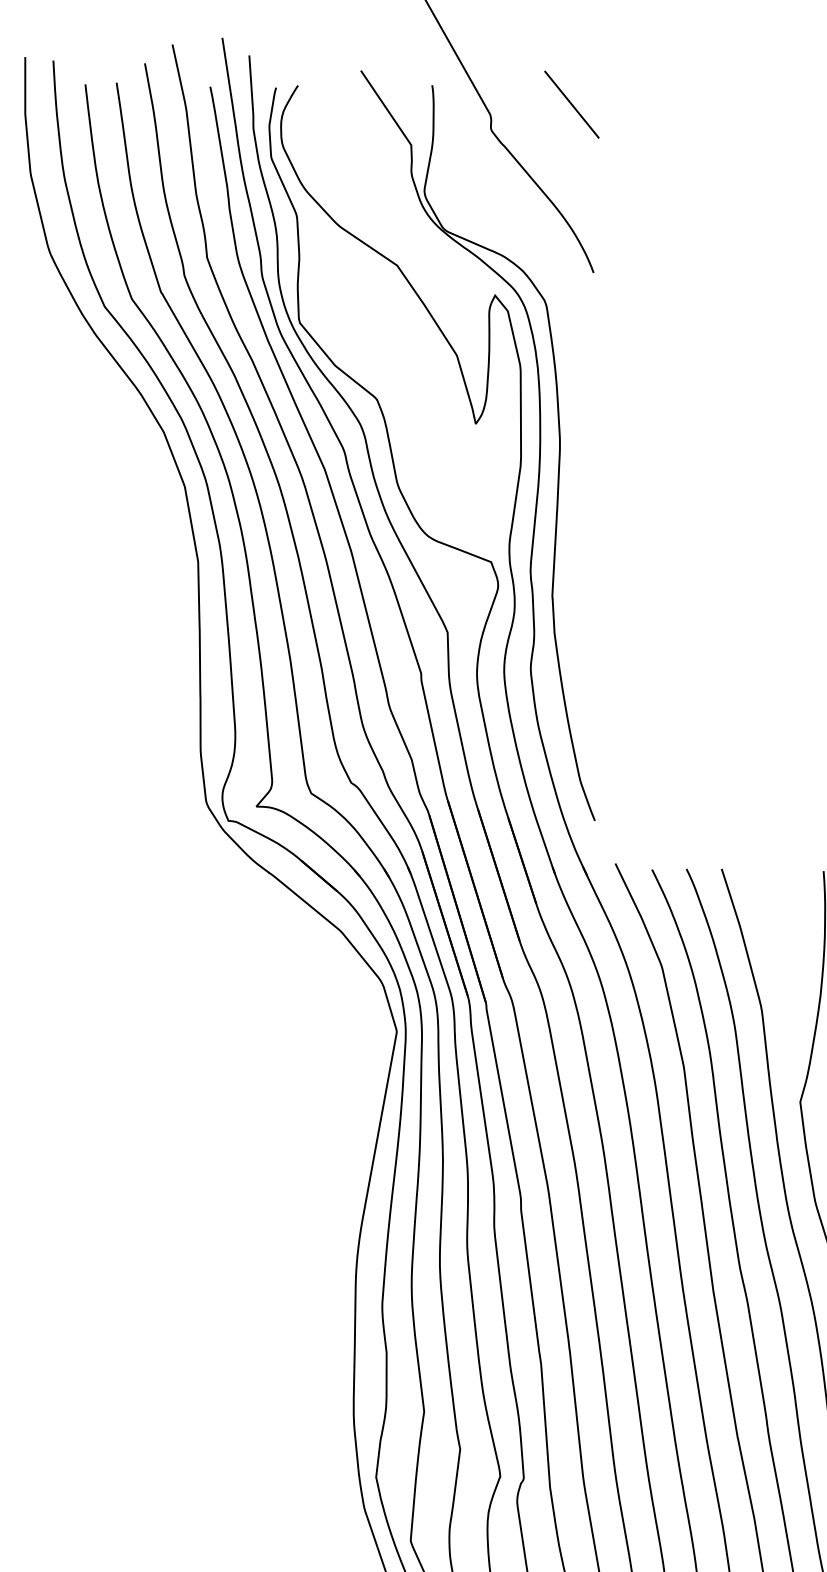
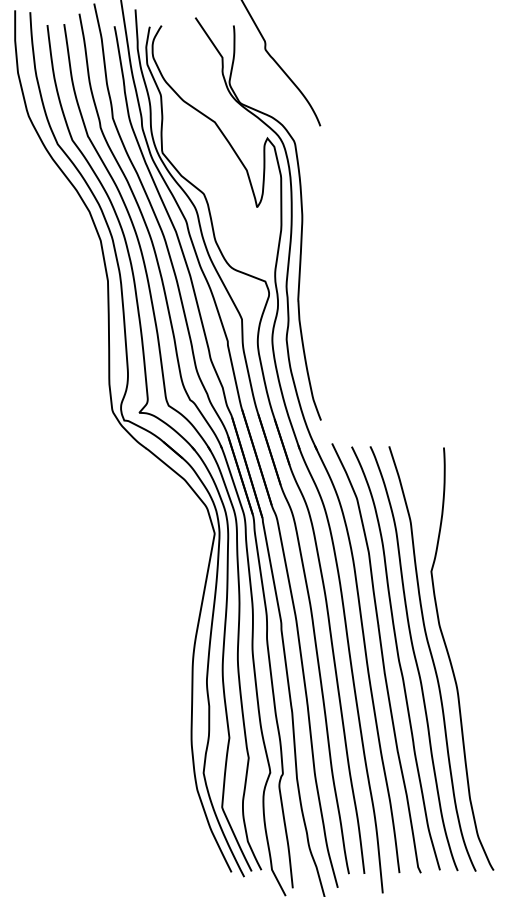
line: (571, 103) -> (308, 35), removed

